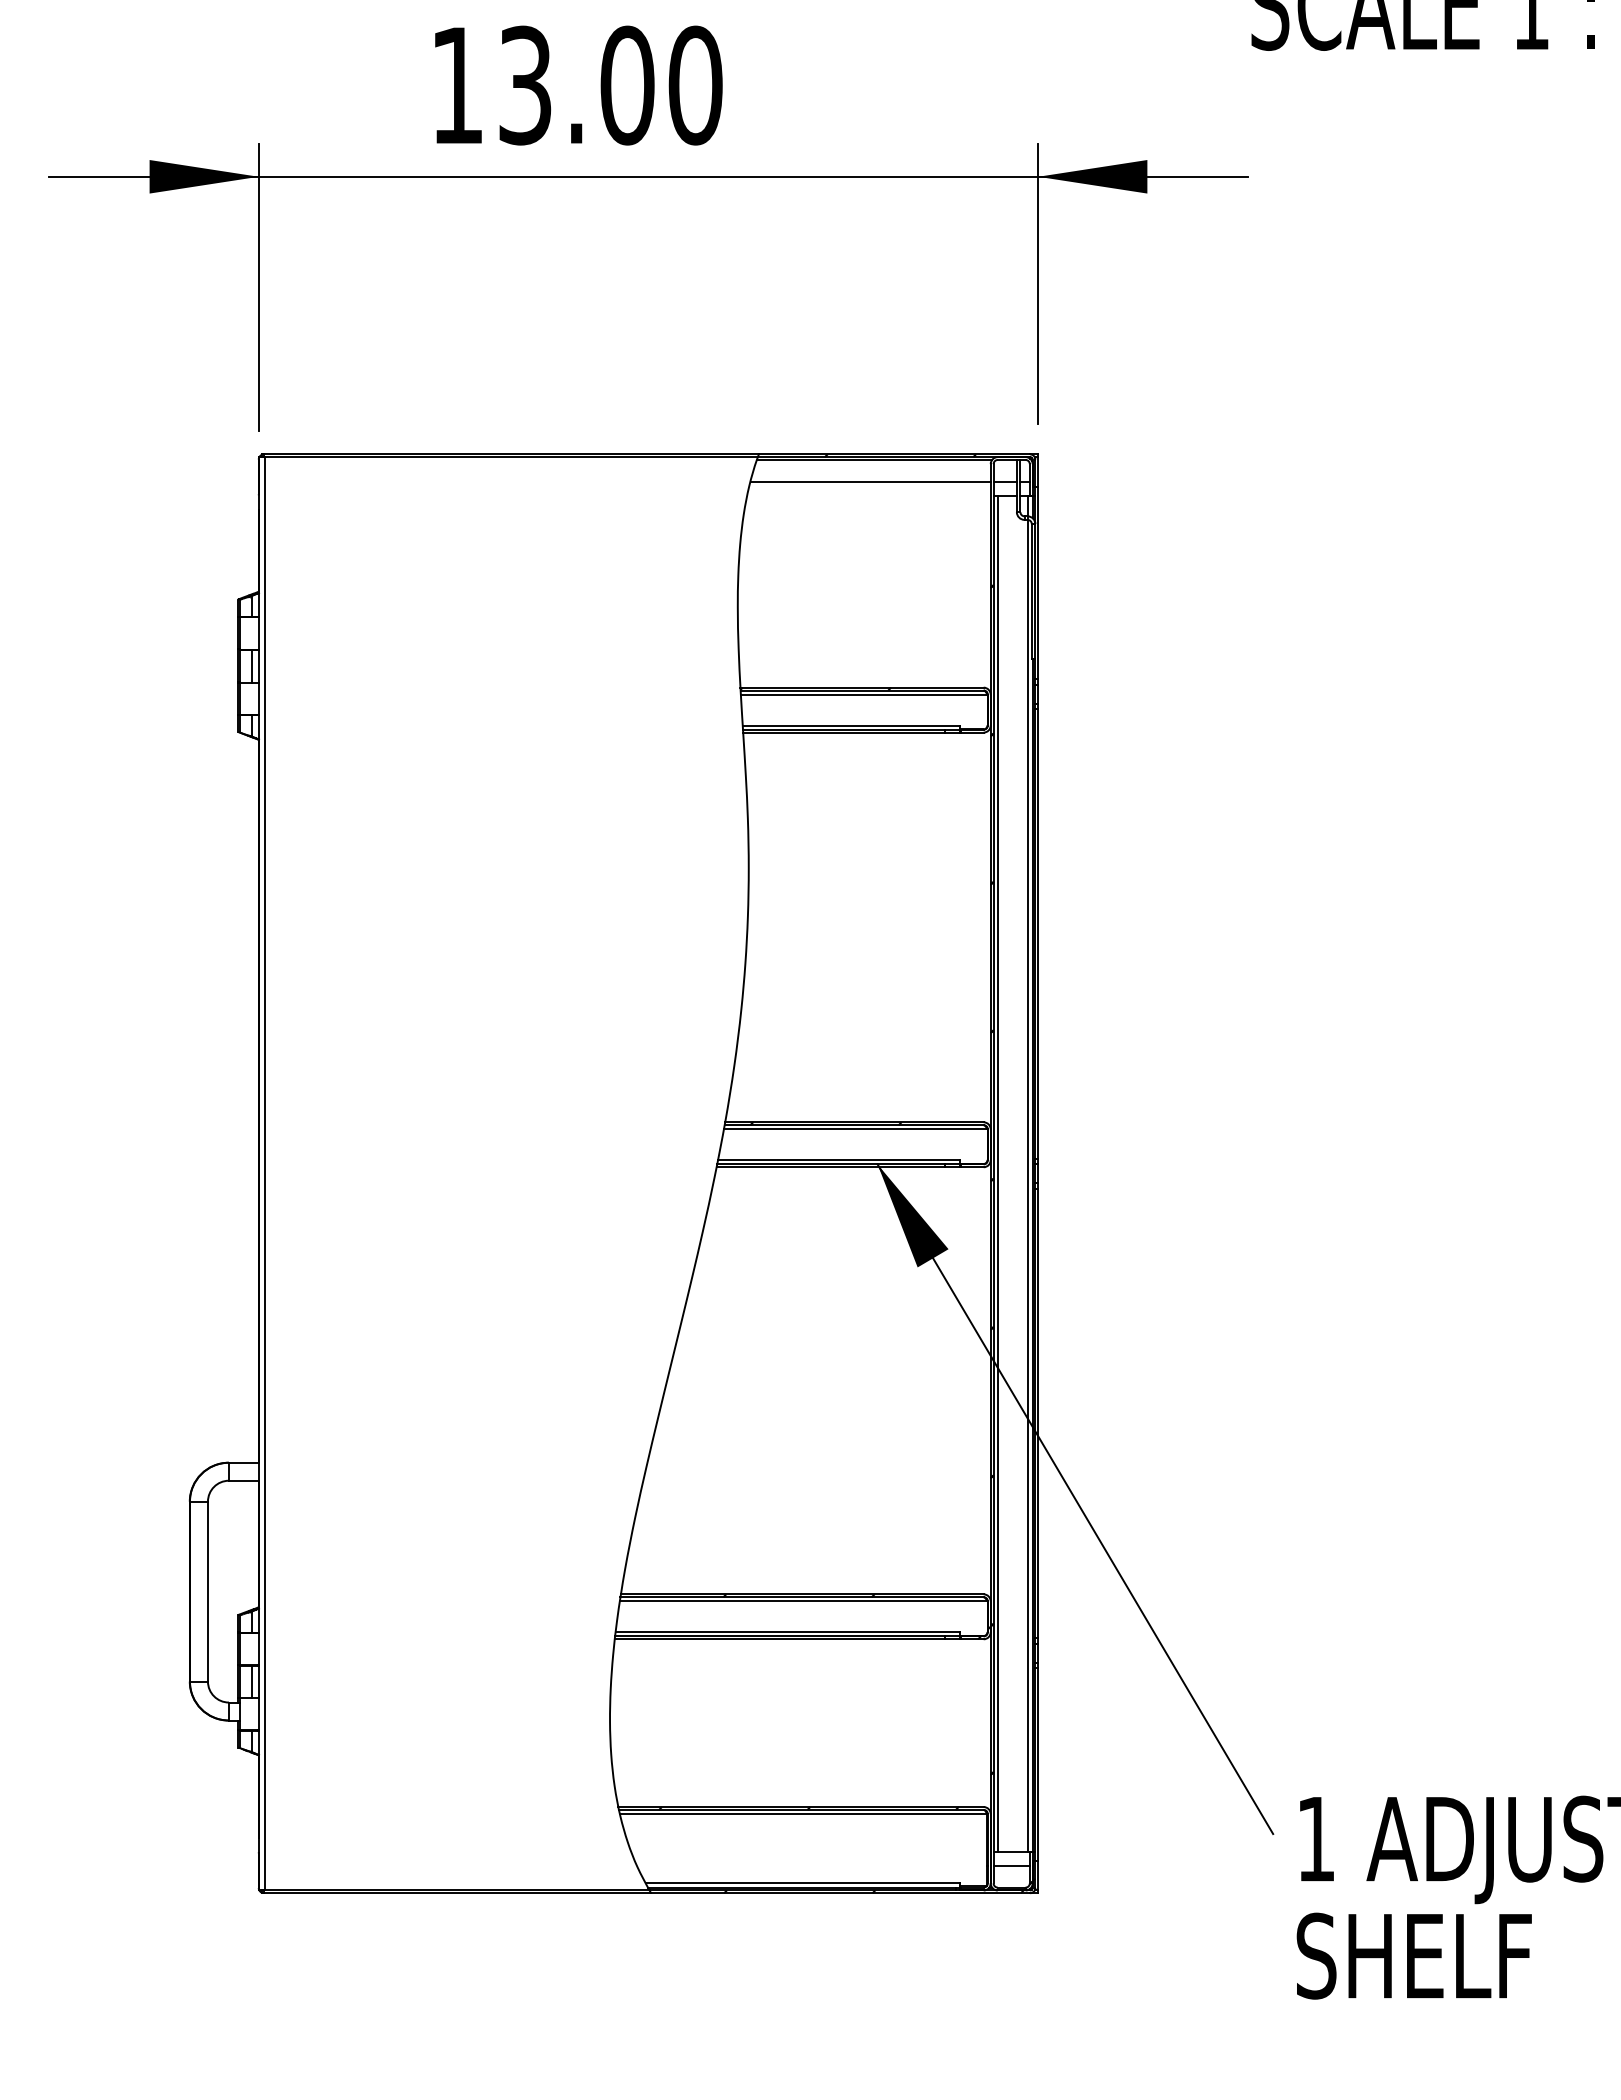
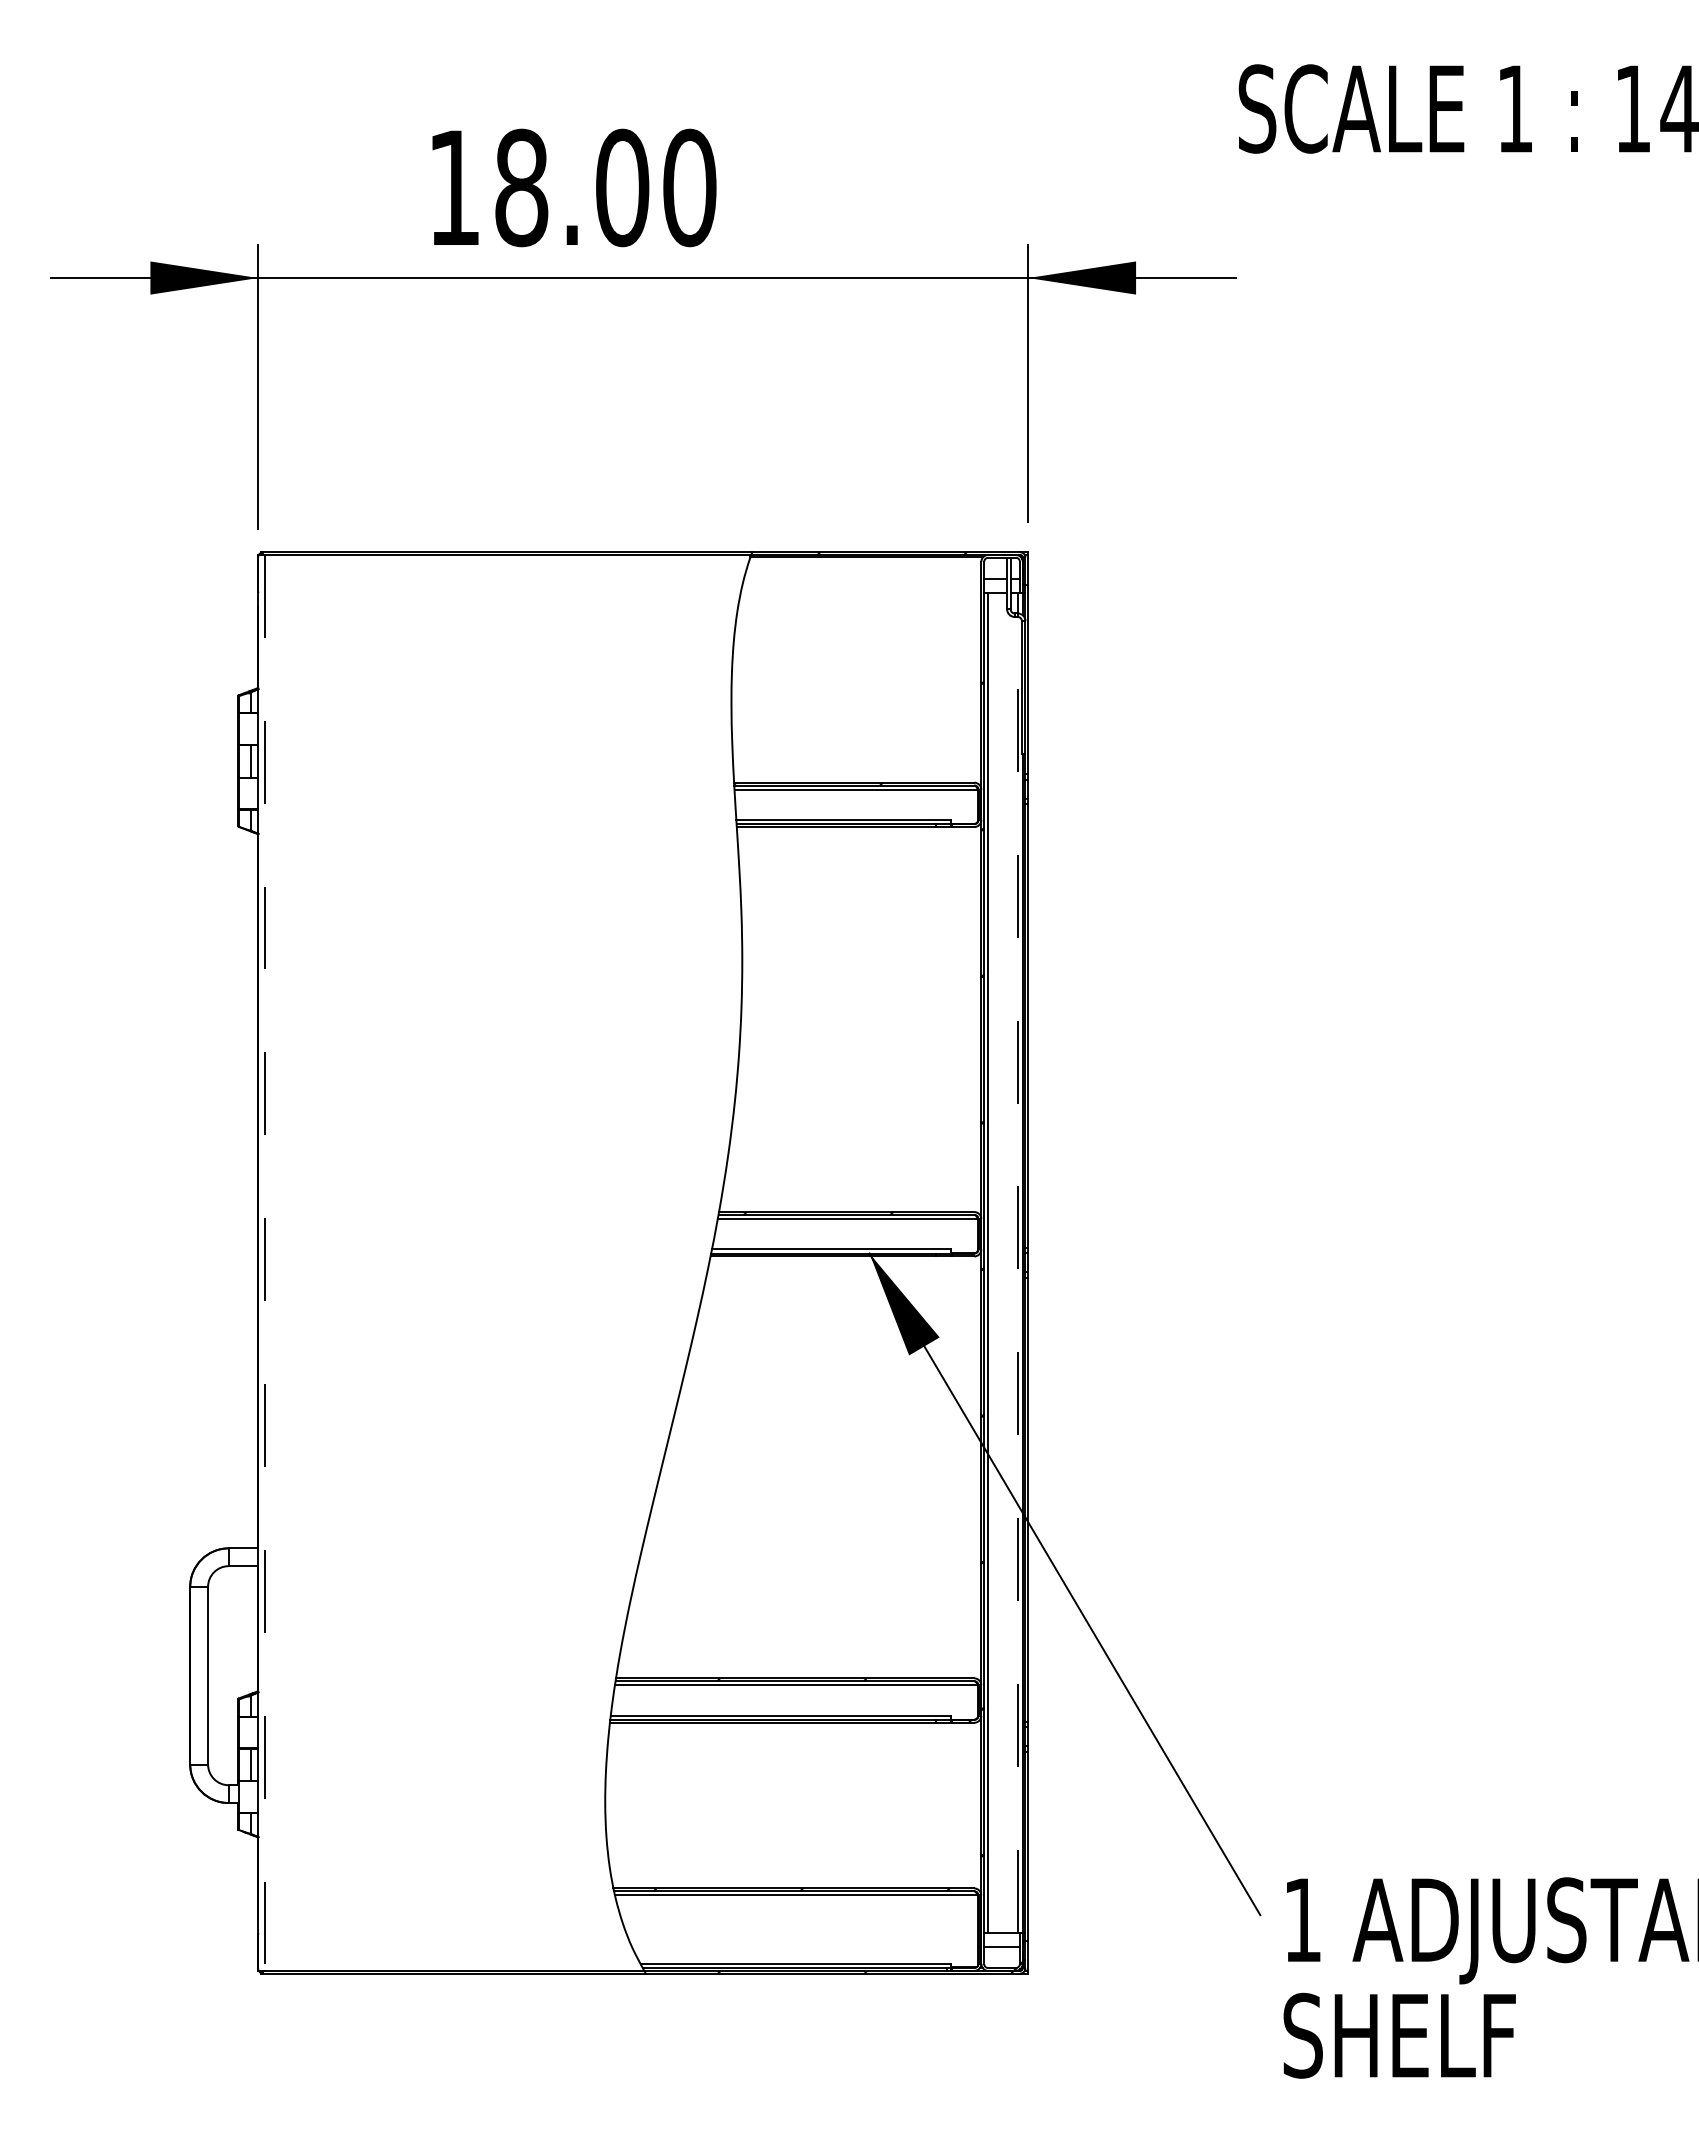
text: (525, 85) -> (521, 187), 13.00 -> 18.00
line: (870, 481) -> (862, 579), removed
line: (265, 1173) -> (264, 1262), solid -> dashed
line: (1028, 1185) -> (1018, 1274), solid -> dashed

